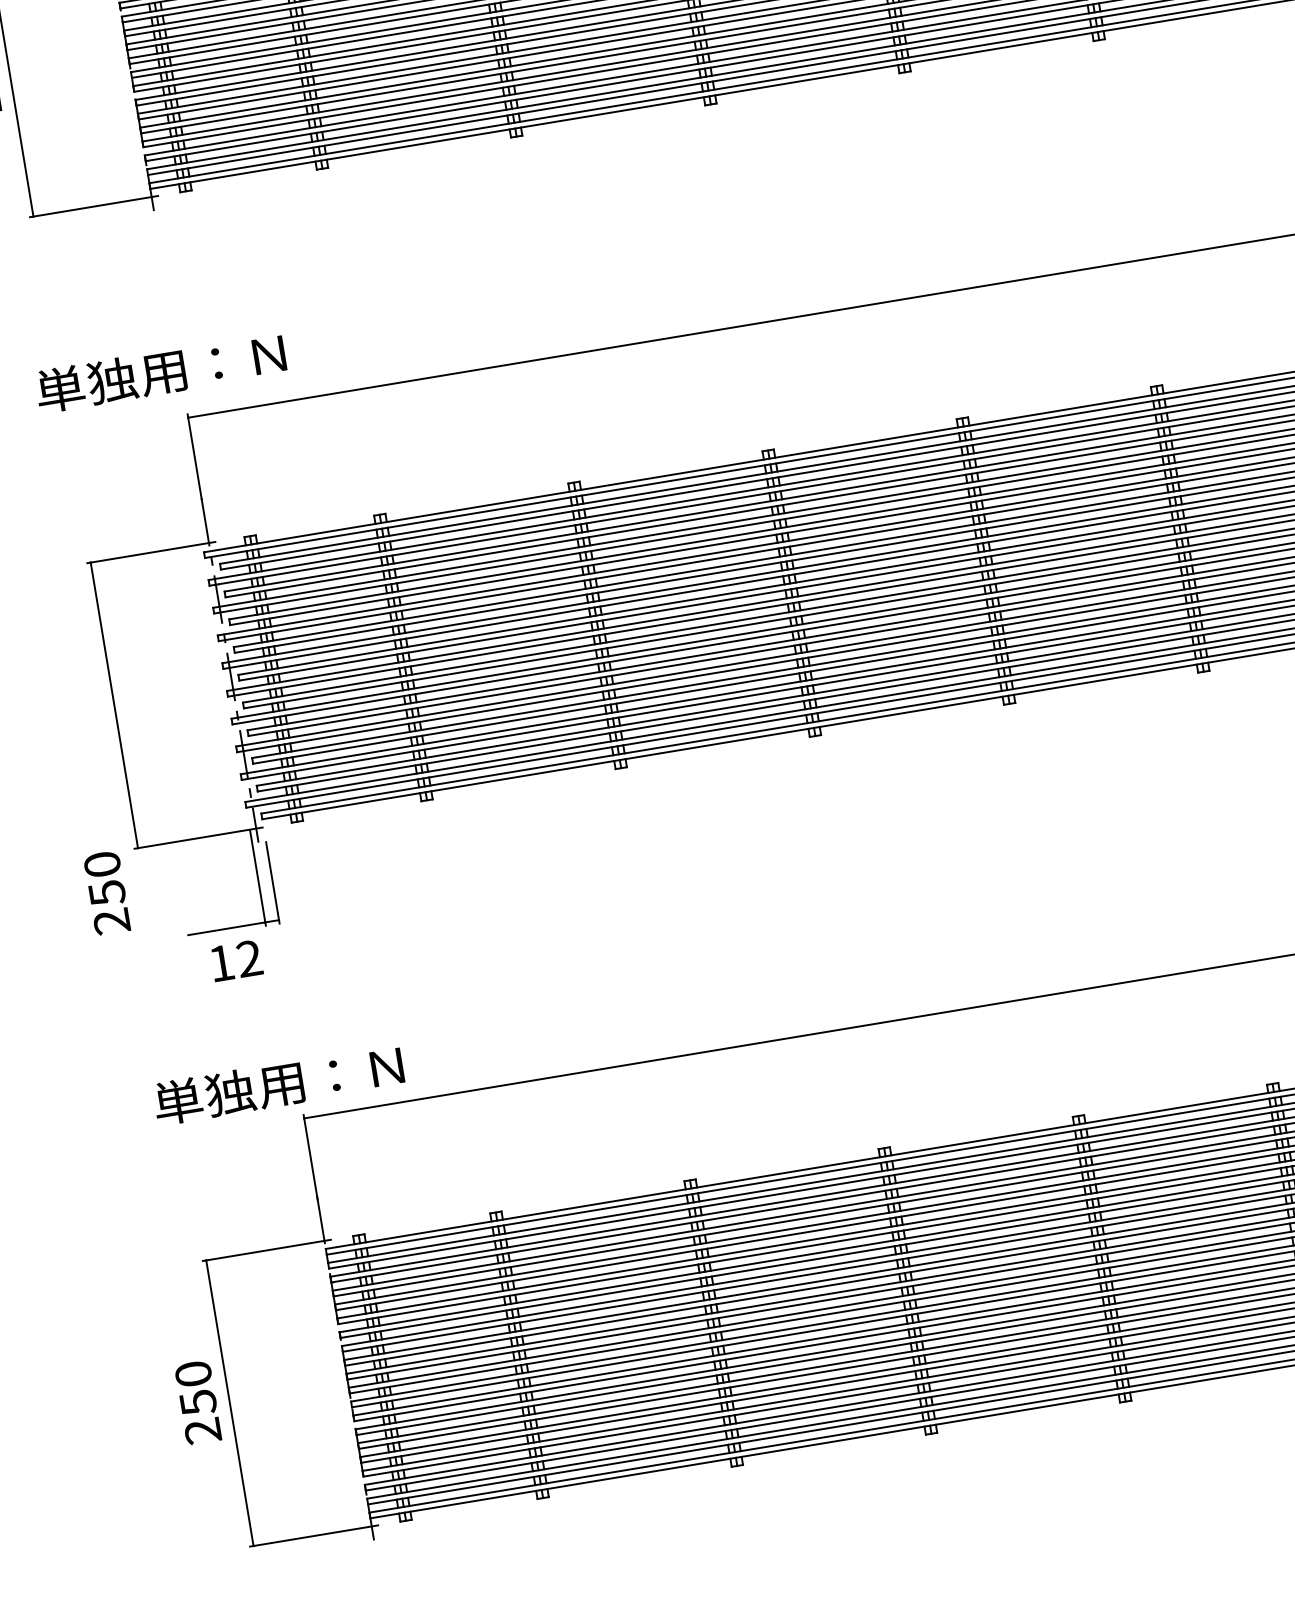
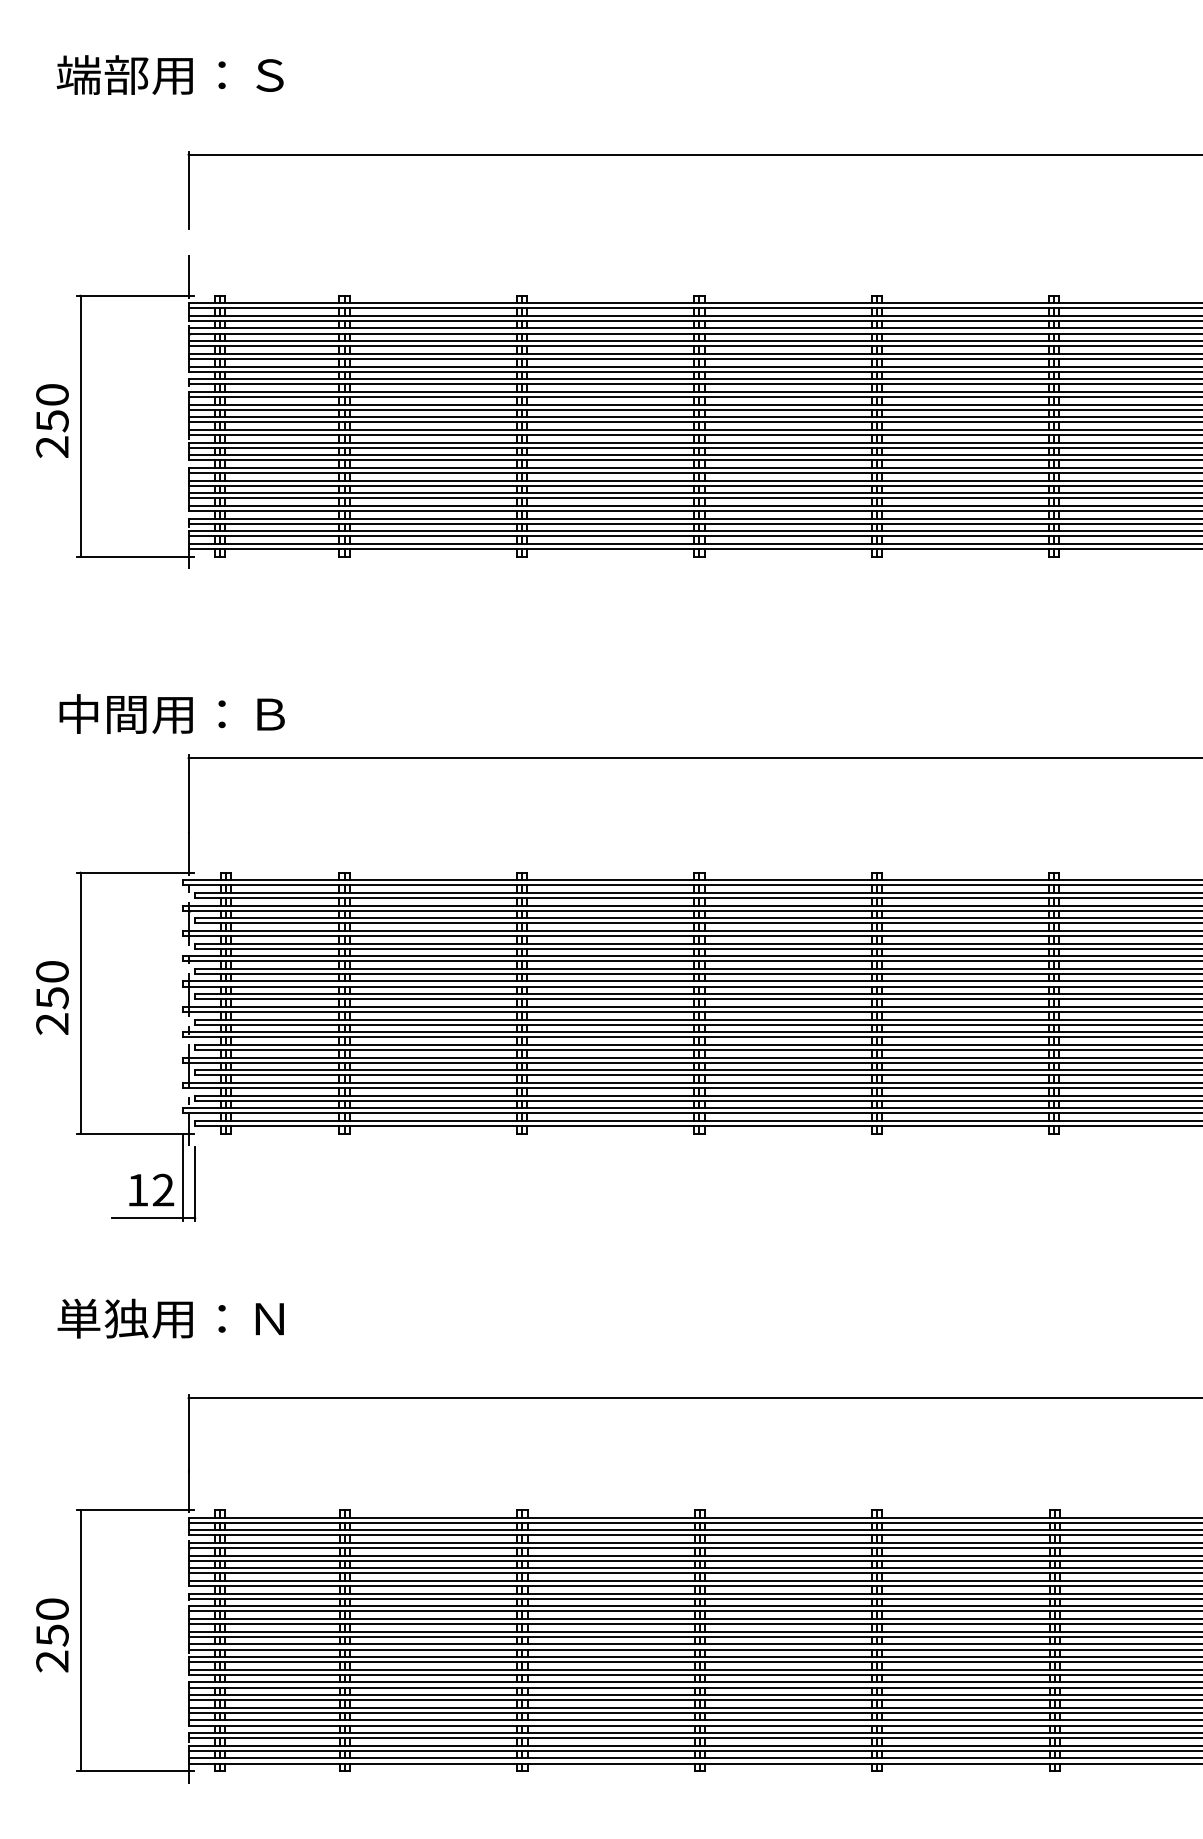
text: (160, 372) -> (170, 713), 単独用：Ｎ -> 中間用：Ｂ
text: (107, 892) -> (52, 997), moved
text: (236, 960) -> (151, 1189), moved
text: (278, 1084) -> (170, 1318), moved

